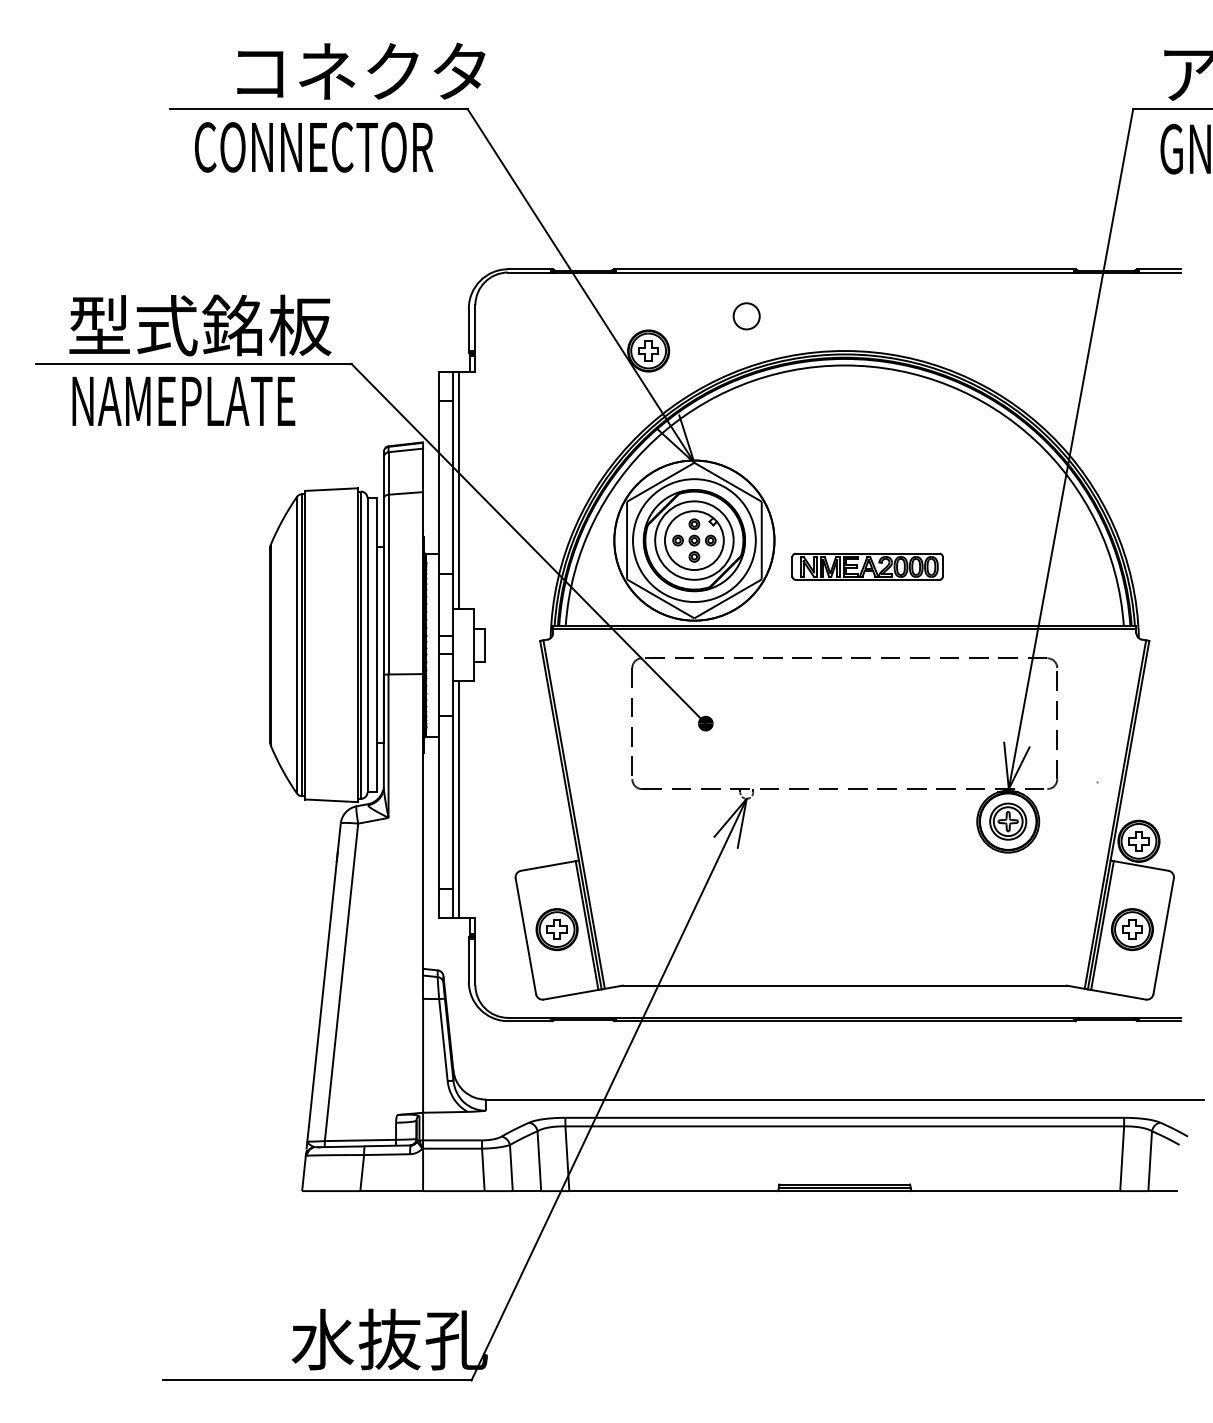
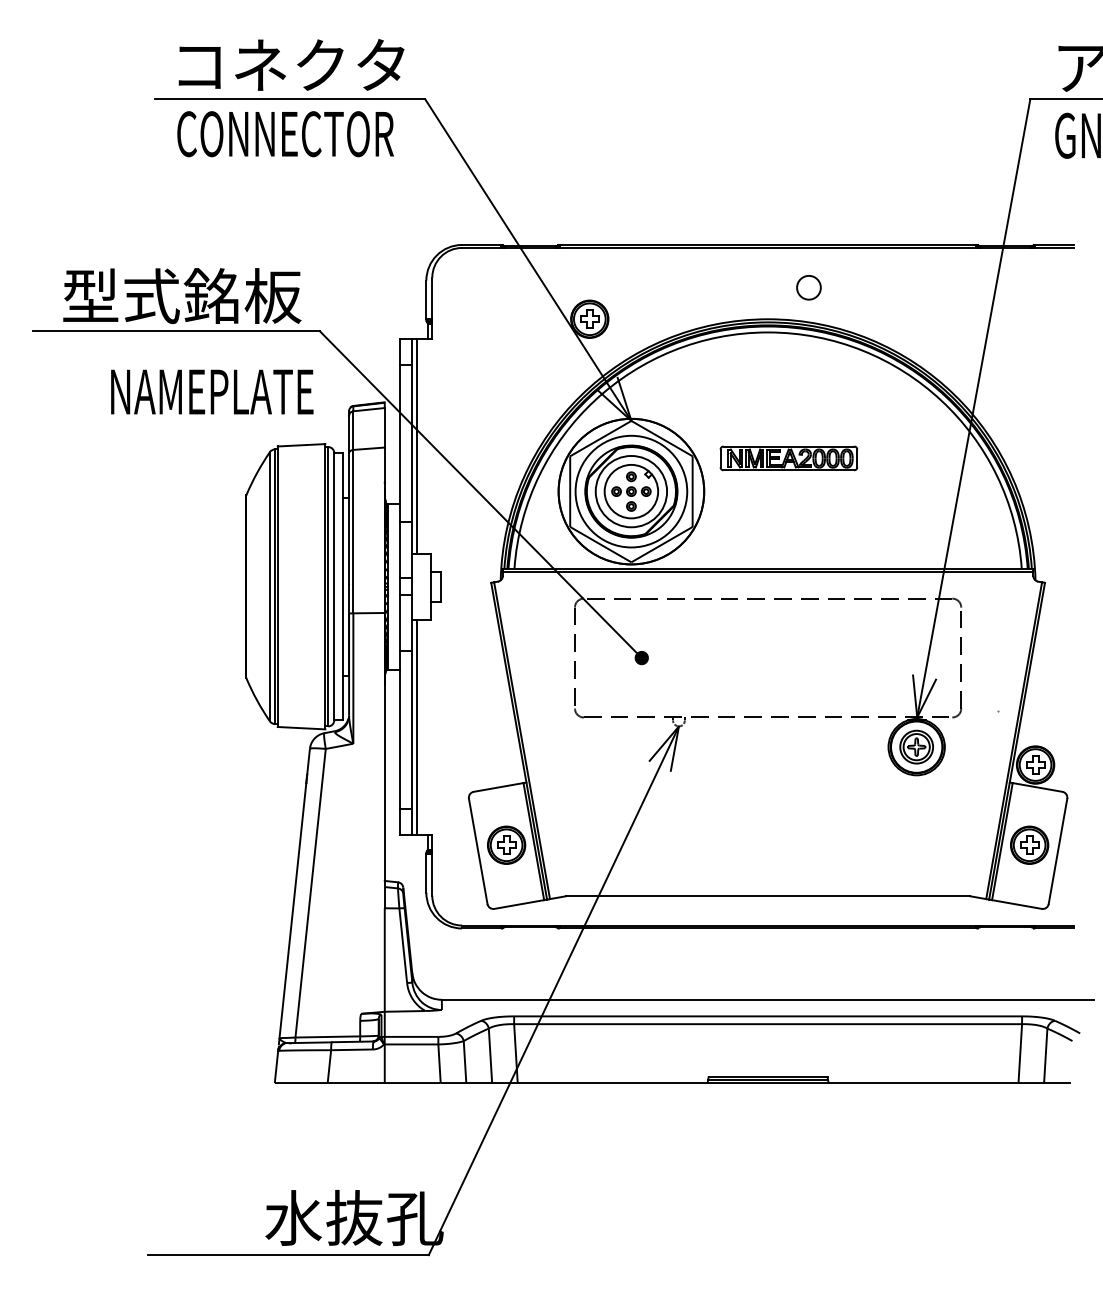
text: (361, 70) -> (291, 64), moved
circle: (746, 316) -> (808, 287), moved
text: (184, 400) -> (212, 391), moved
part: (867, 566) -> (788, 458), moved

